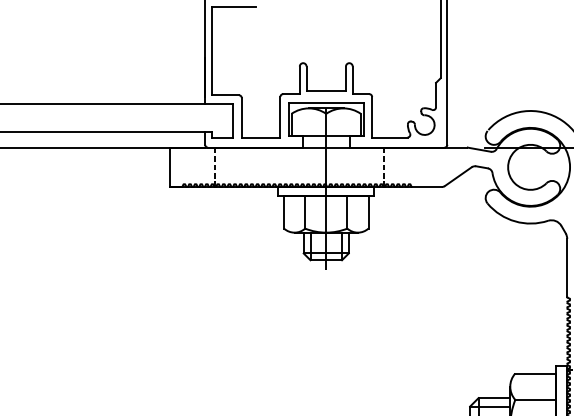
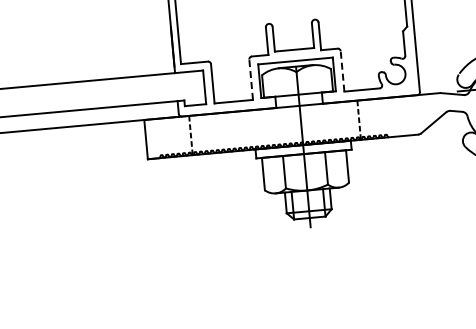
line: (280, 116) -> (251, 79), solid -> dashed
line: (372, 116) -> (342, 70), solid -> dashed

